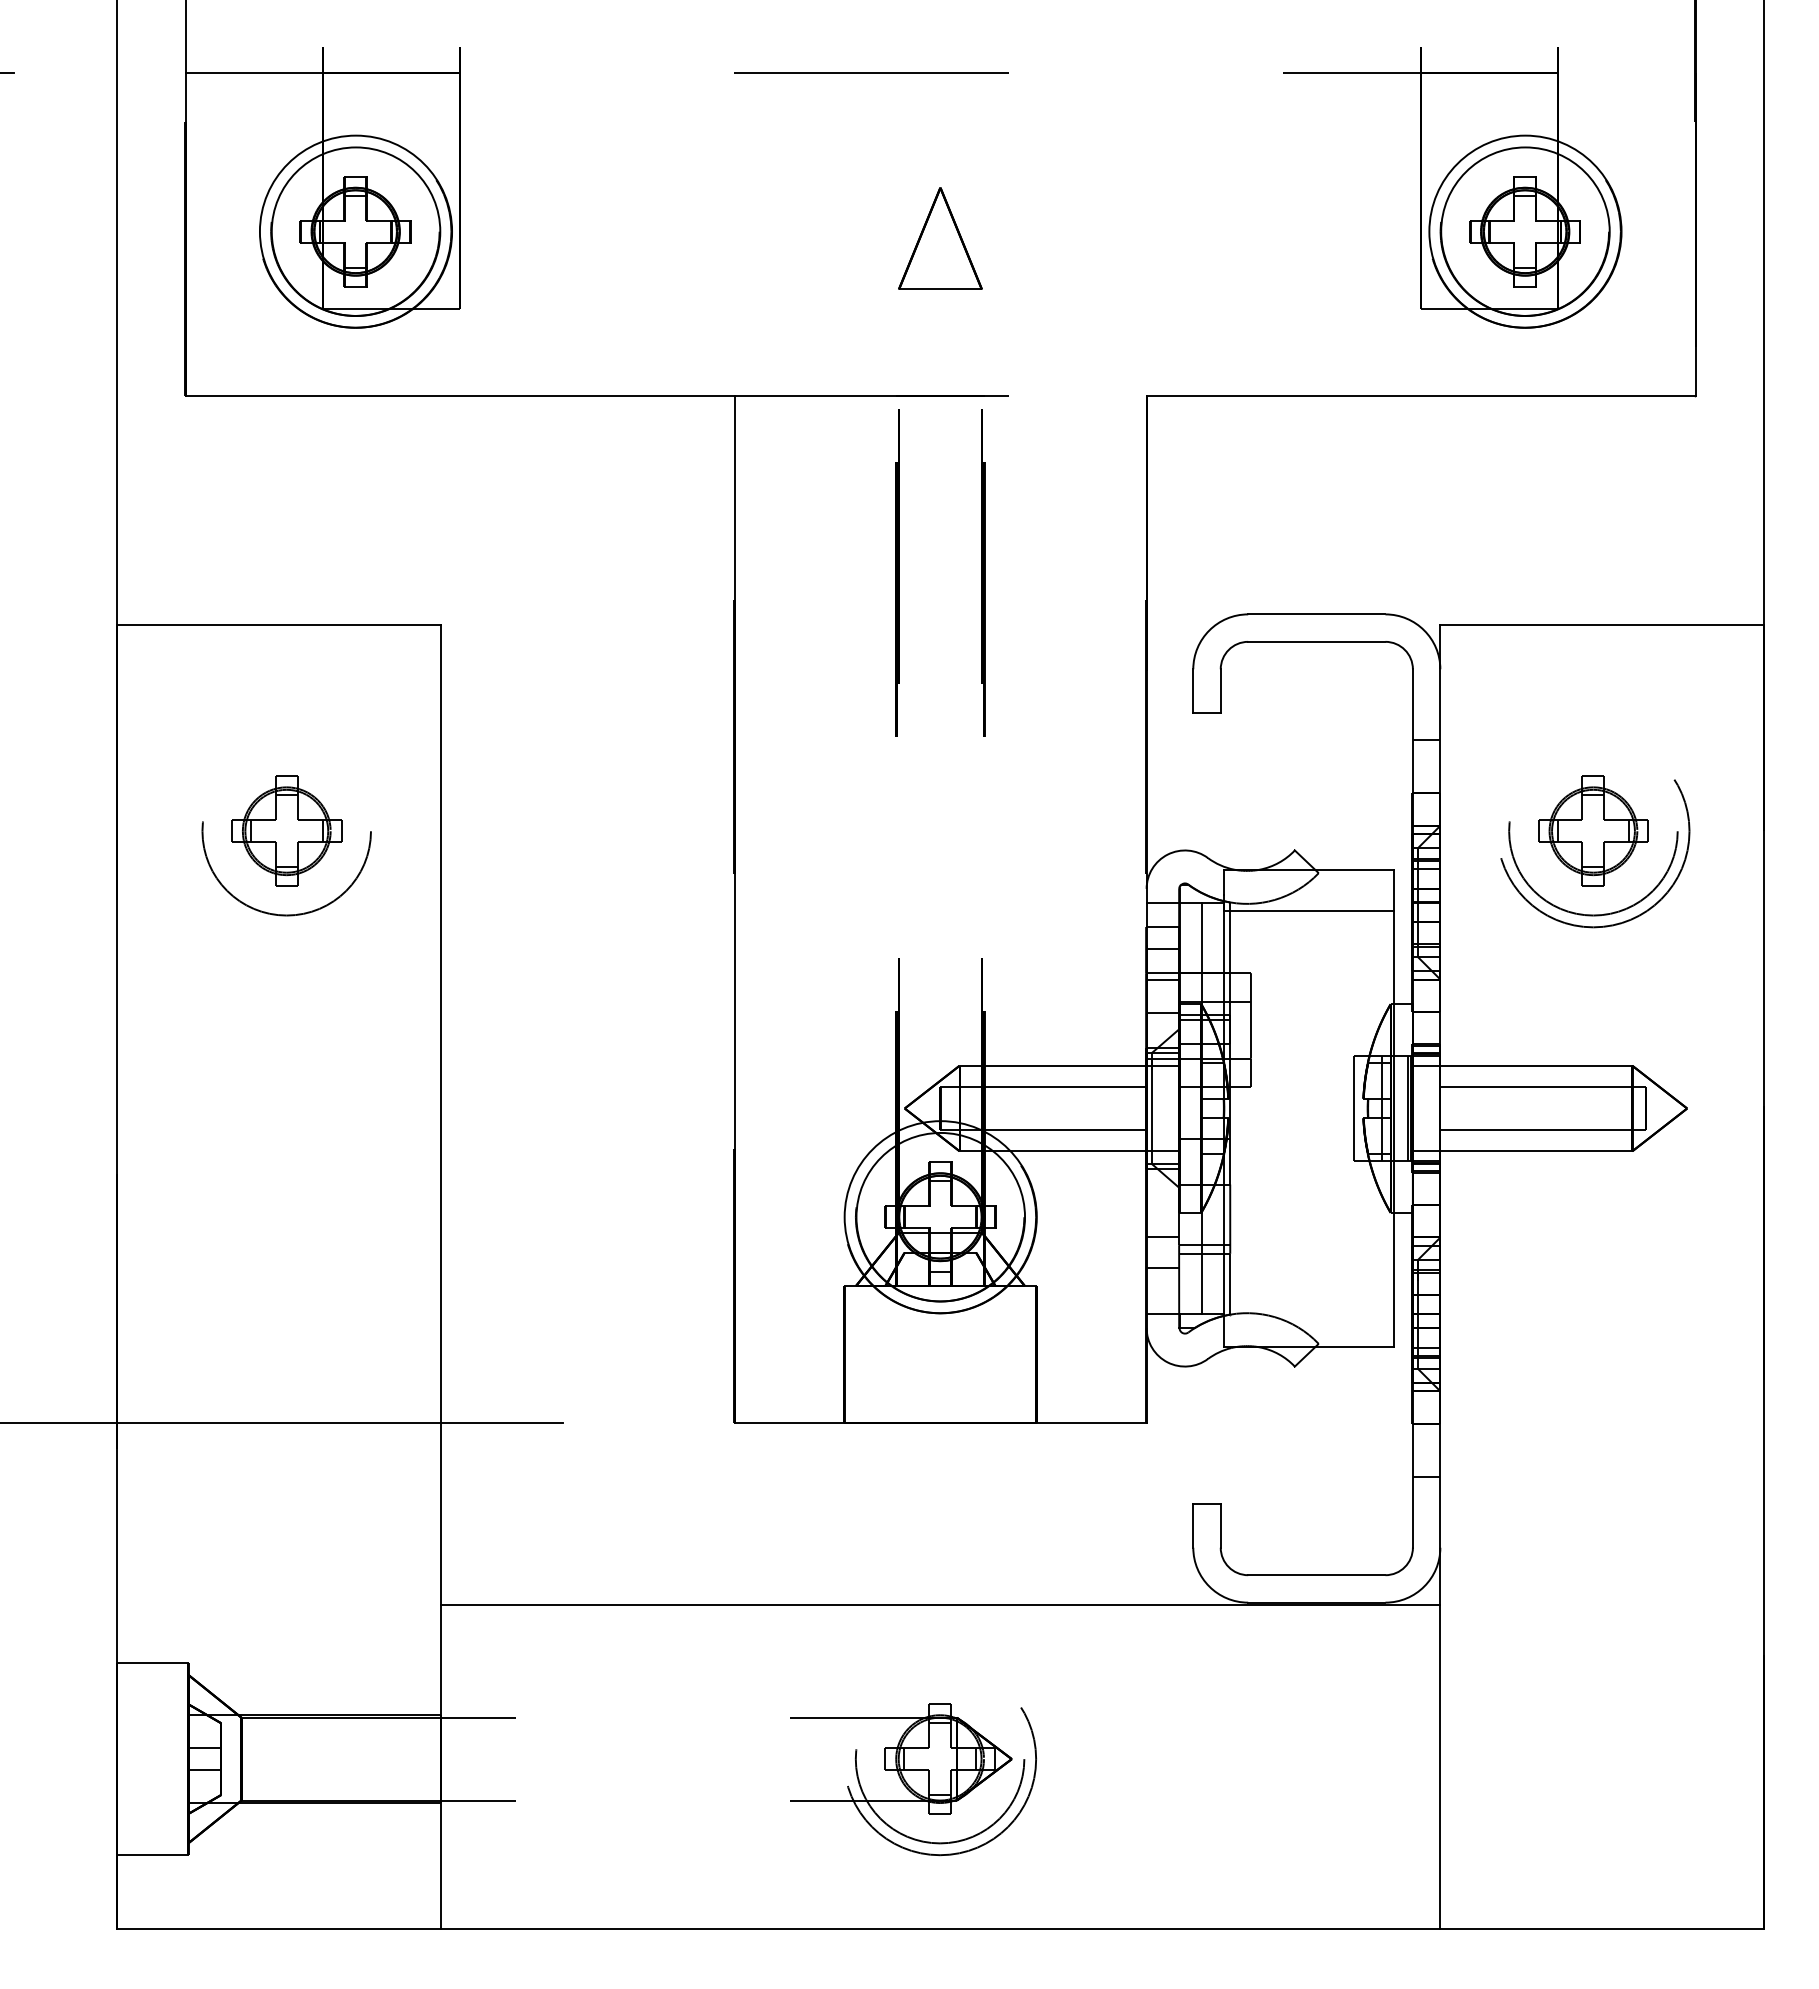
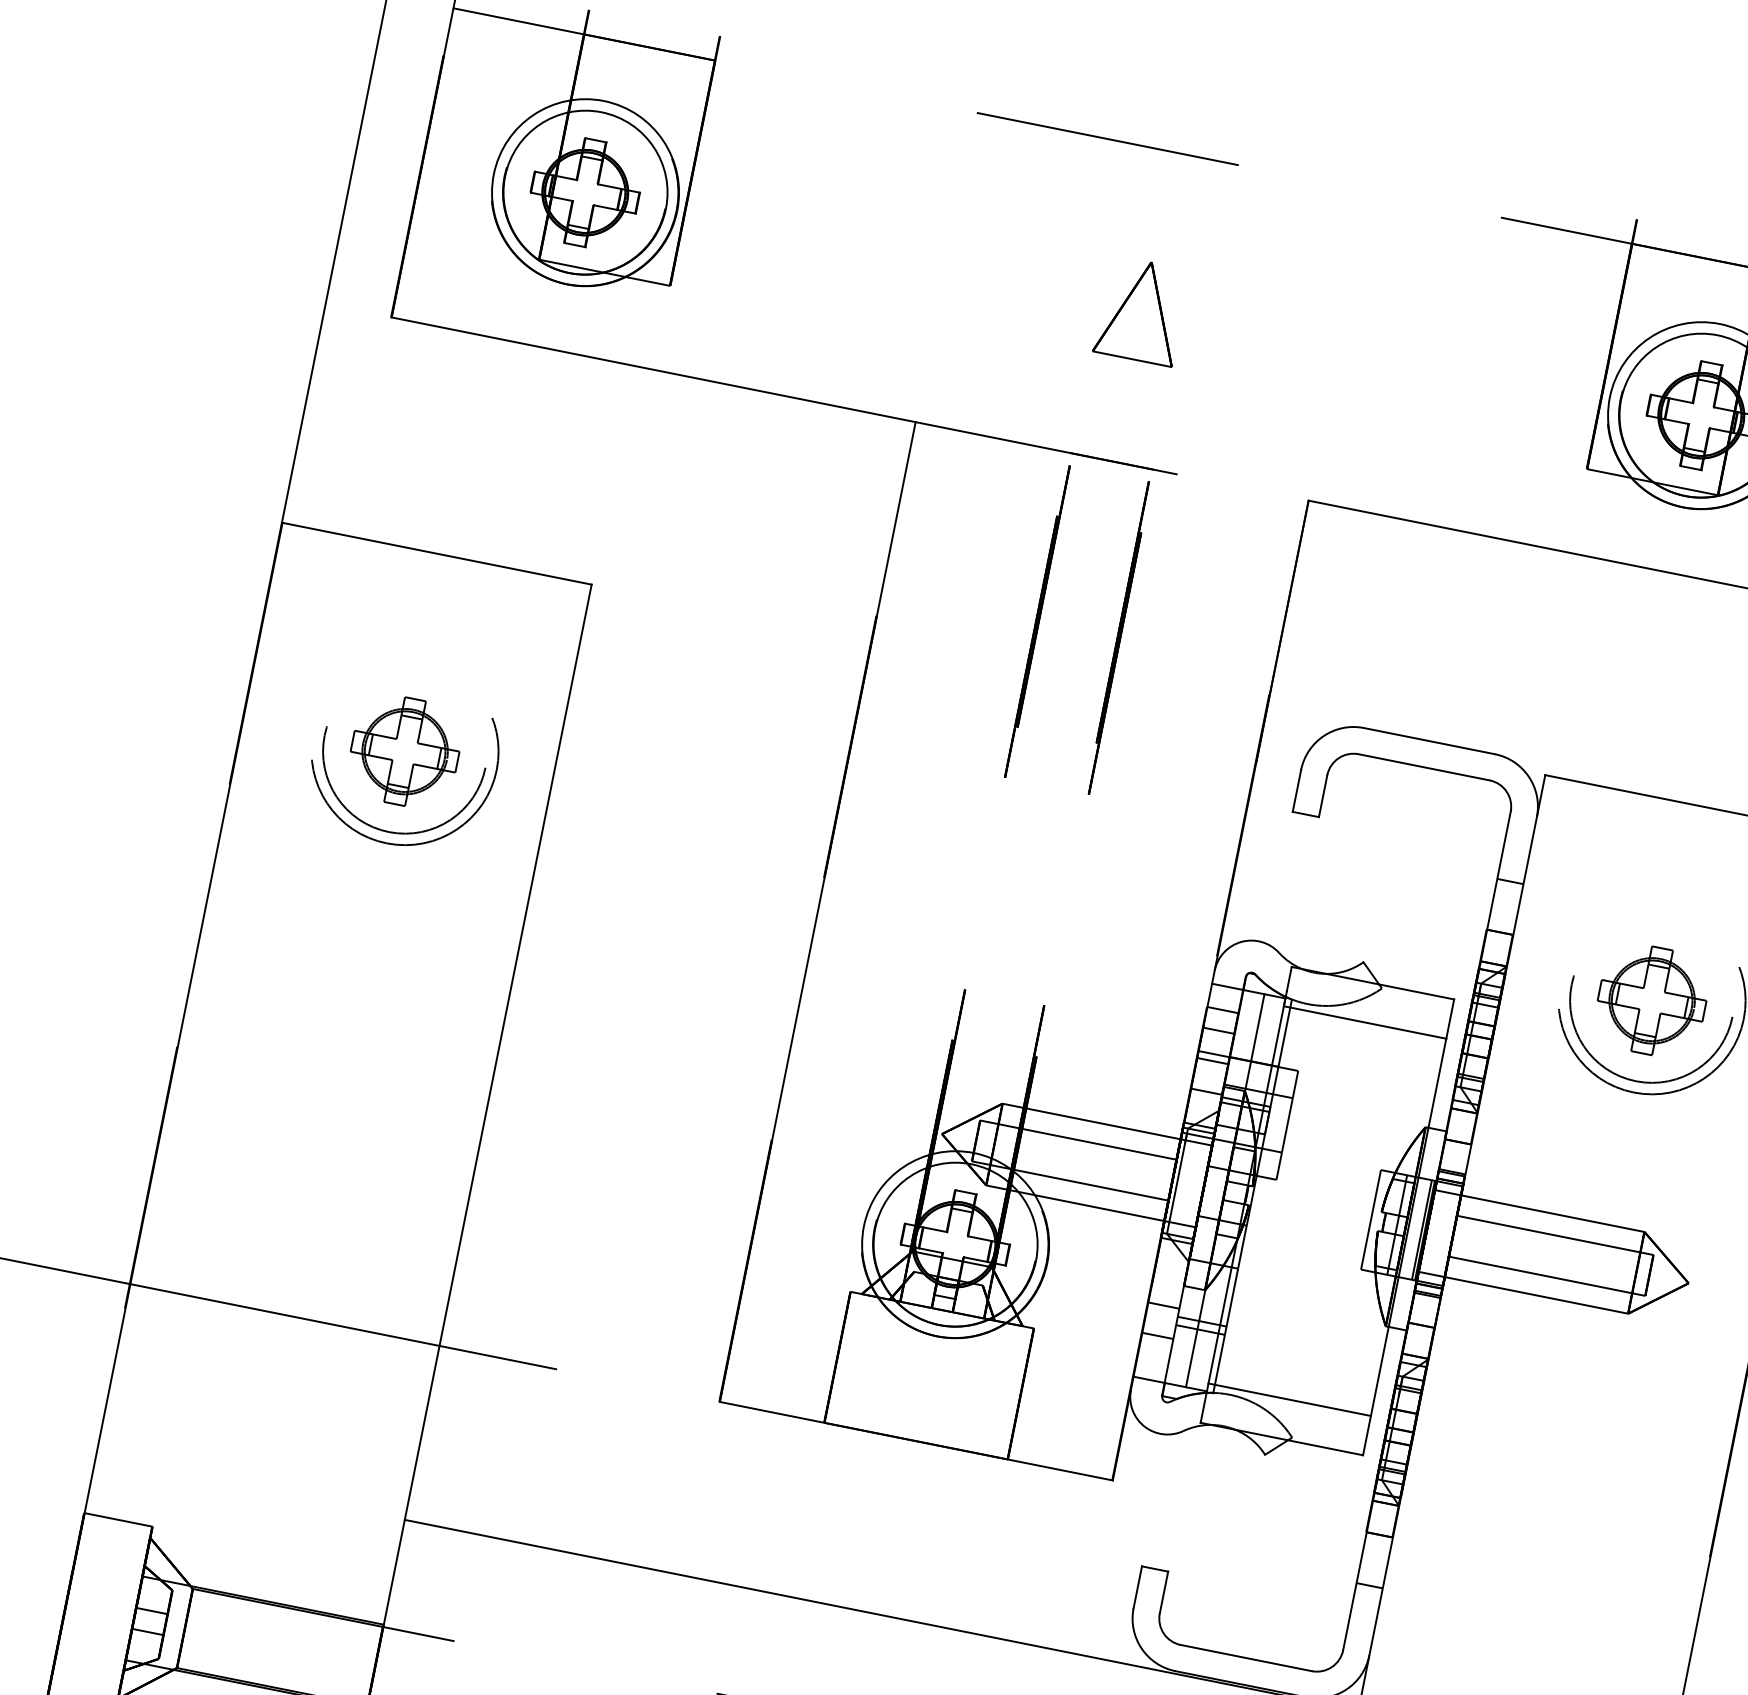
circle: (288, 853) -> (402, 773), added
line: (1308, 1306) -> (1289, 1400), added

